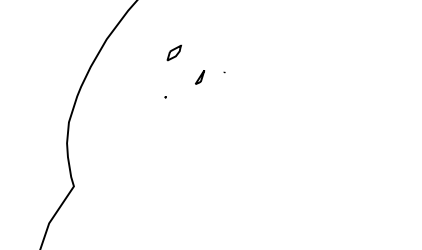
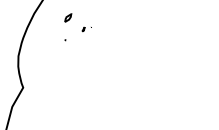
part: (209, 78) -> (86, 29), size x0.62

